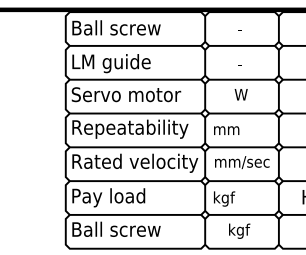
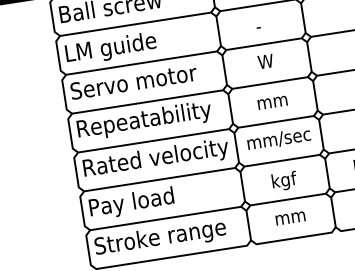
text: (226, 130) -> (272, 102), moved
text: (224, 198) -> (284, 180), moved
text: (128, 230) -> (160, 237), Ball screw -> Stroke range
text: (241, 230) -> (290, 217), kgf -> mm

